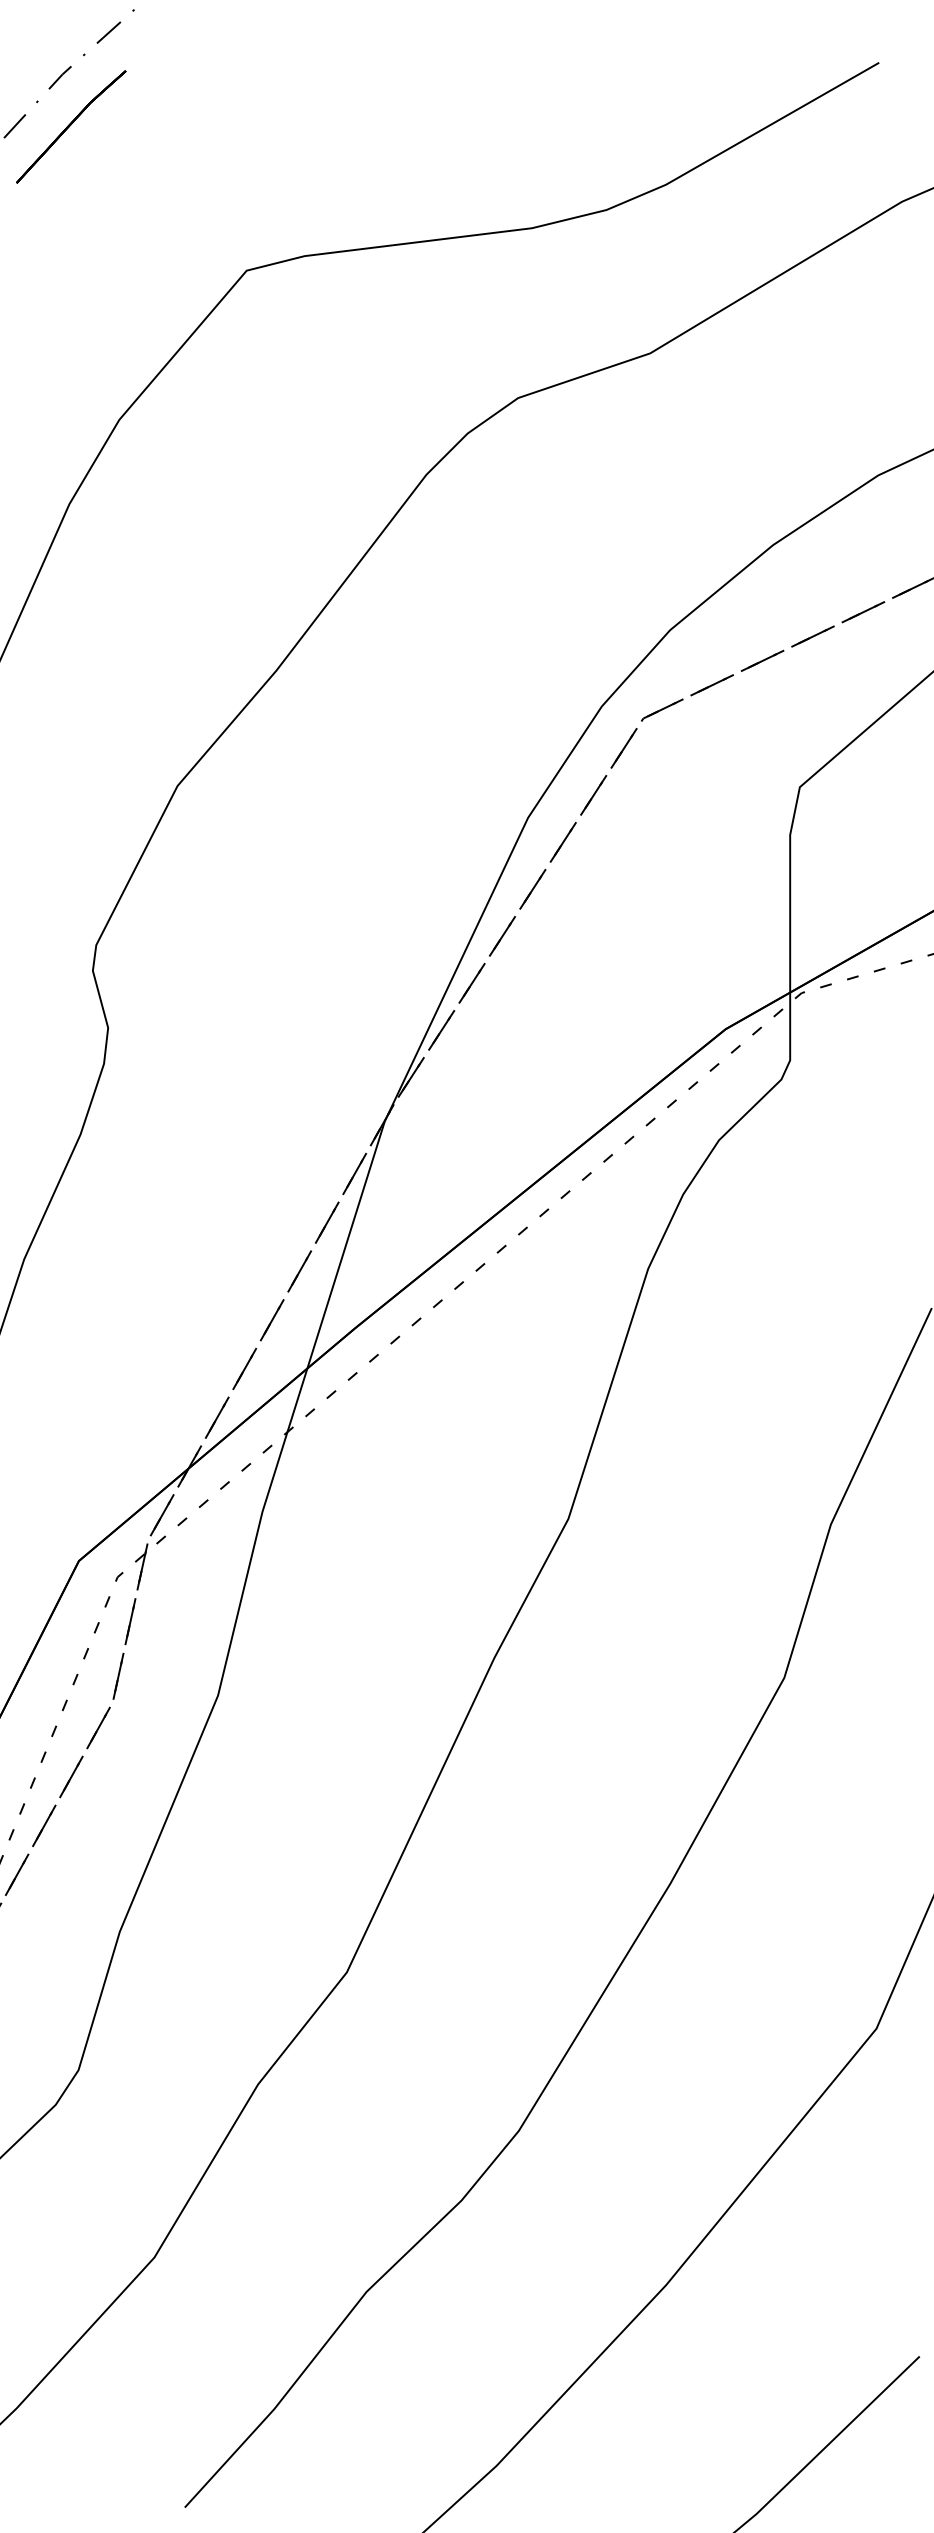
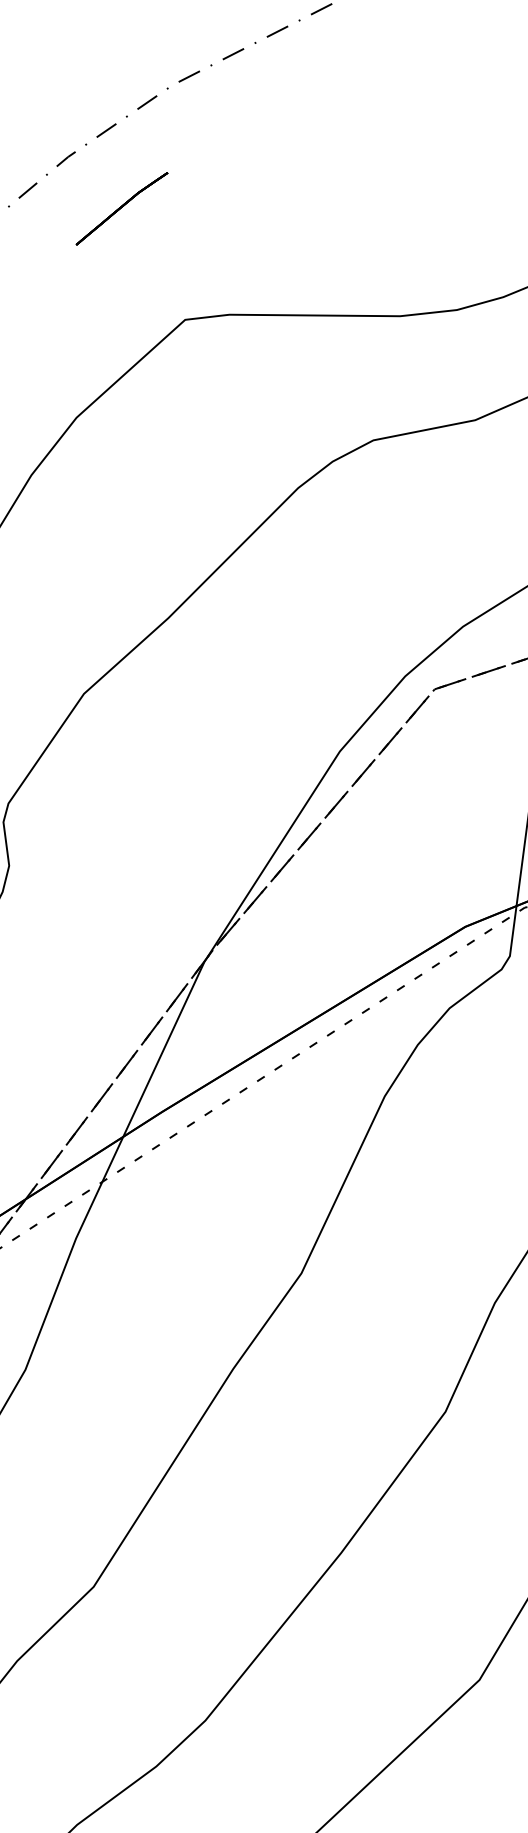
part: (71, 126) -> (122, 208), moved

